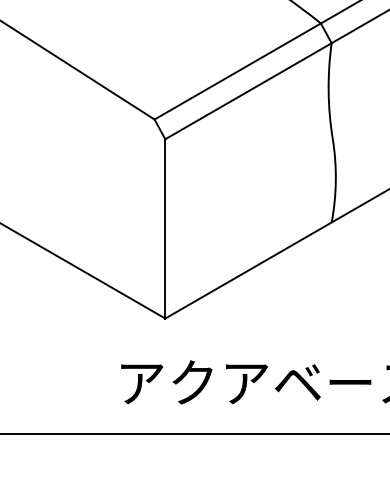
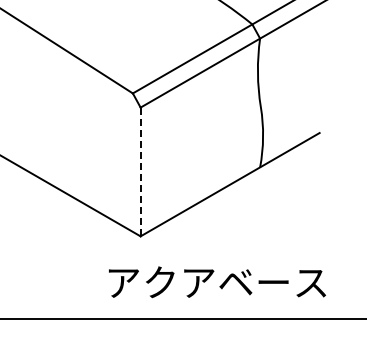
line: (165, 228) -> (140, 171), solid -> dashed

